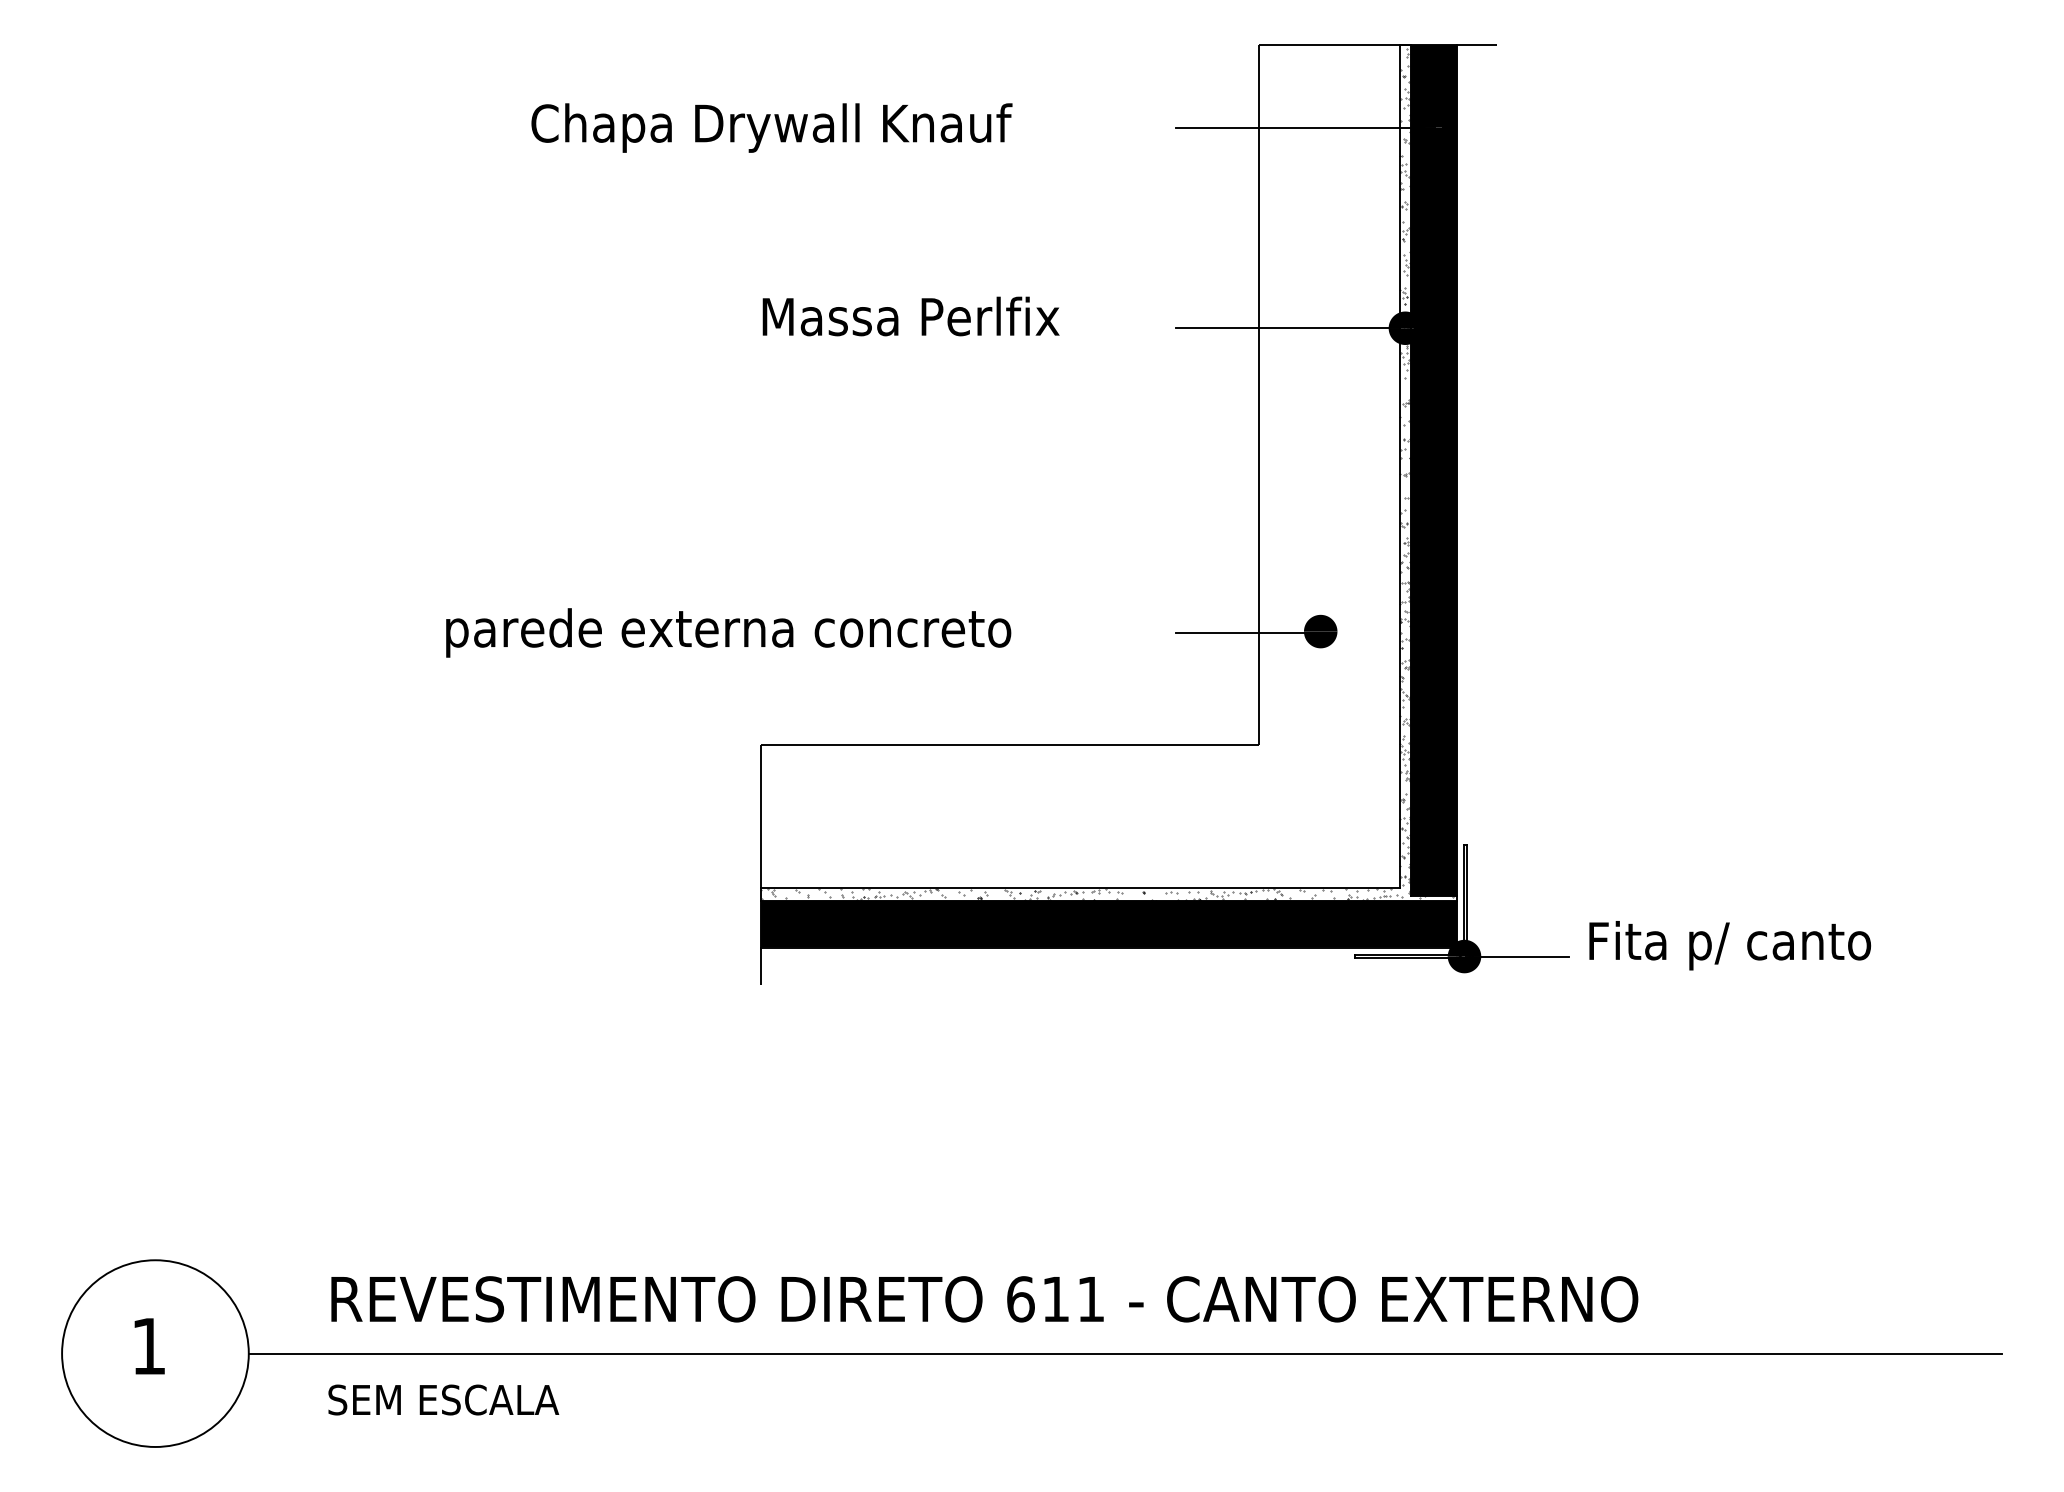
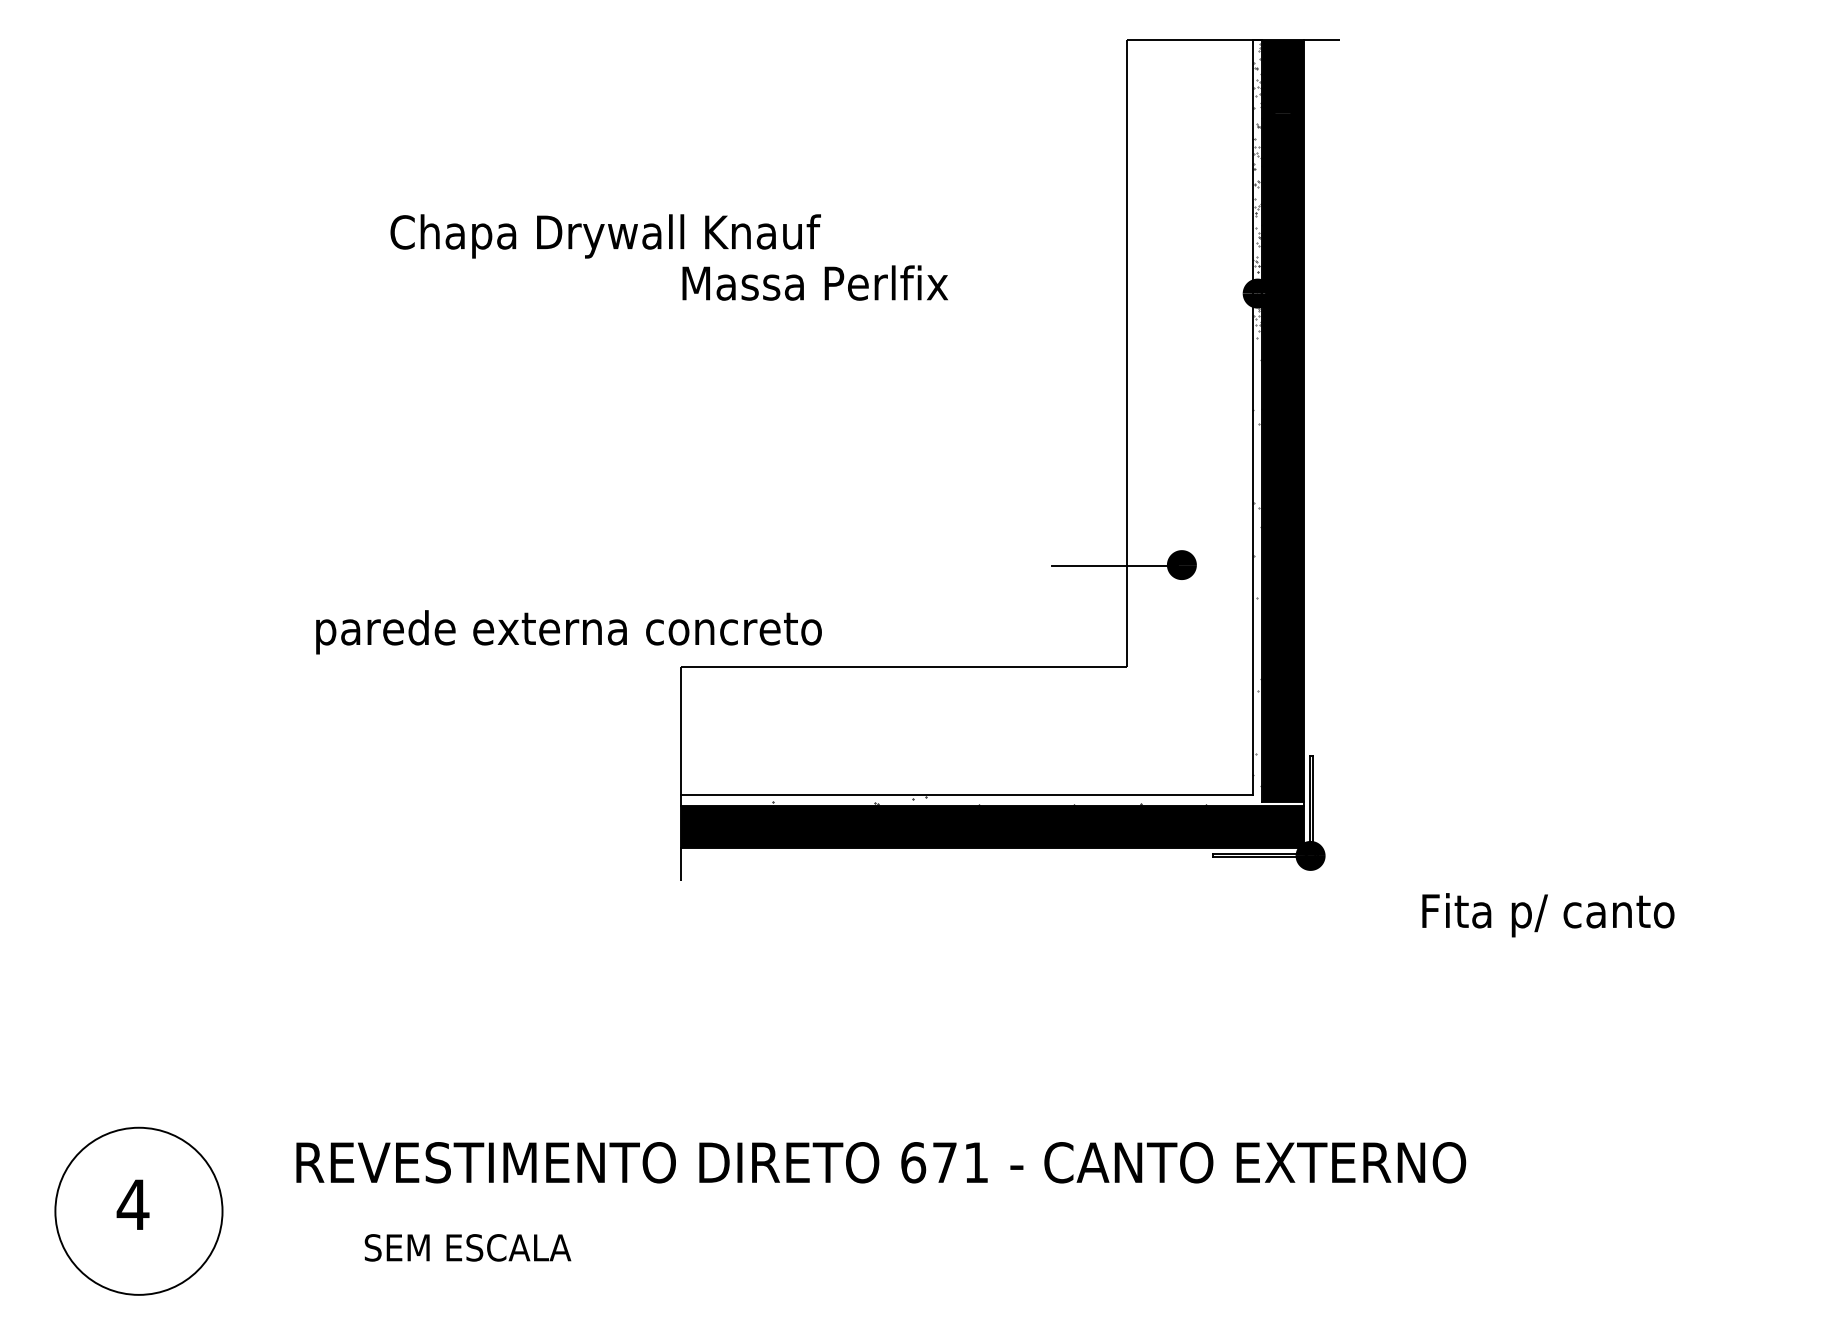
text: (771, 128) -> (605, 236), moved
line: (1305, 128) -> (1168, 114), removed
line: (1287, 328) -> (1152, 293), removed
hatch: (1405, 455) -> (1257, 407), removed
text: (728, 633) -> (568, 632), moved
hatch: (1405, 703) -> (1257, 629), removed
hatch: (1106, 894) -> (990, 800), removed
text: (1730, 945) -> (1548, 915), moved
line: (1518, 956) -> (1358, 855), removed
text: (1055, 1299) -> (944, 1162), 611 -> 671
text: (148, 1345) -> (132, 1204), 1 -> 4
line: (1124, 1353) -> (1006, 1211), removed
text: (443, 1399) -> (467, 1247), moved

